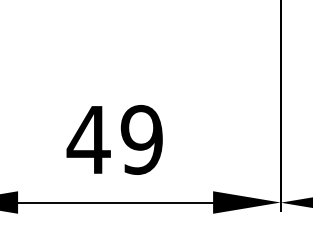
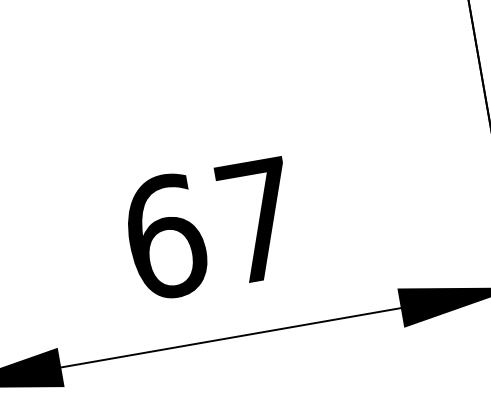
text: (114, 139) -> (209, 228), 49 -> 67

